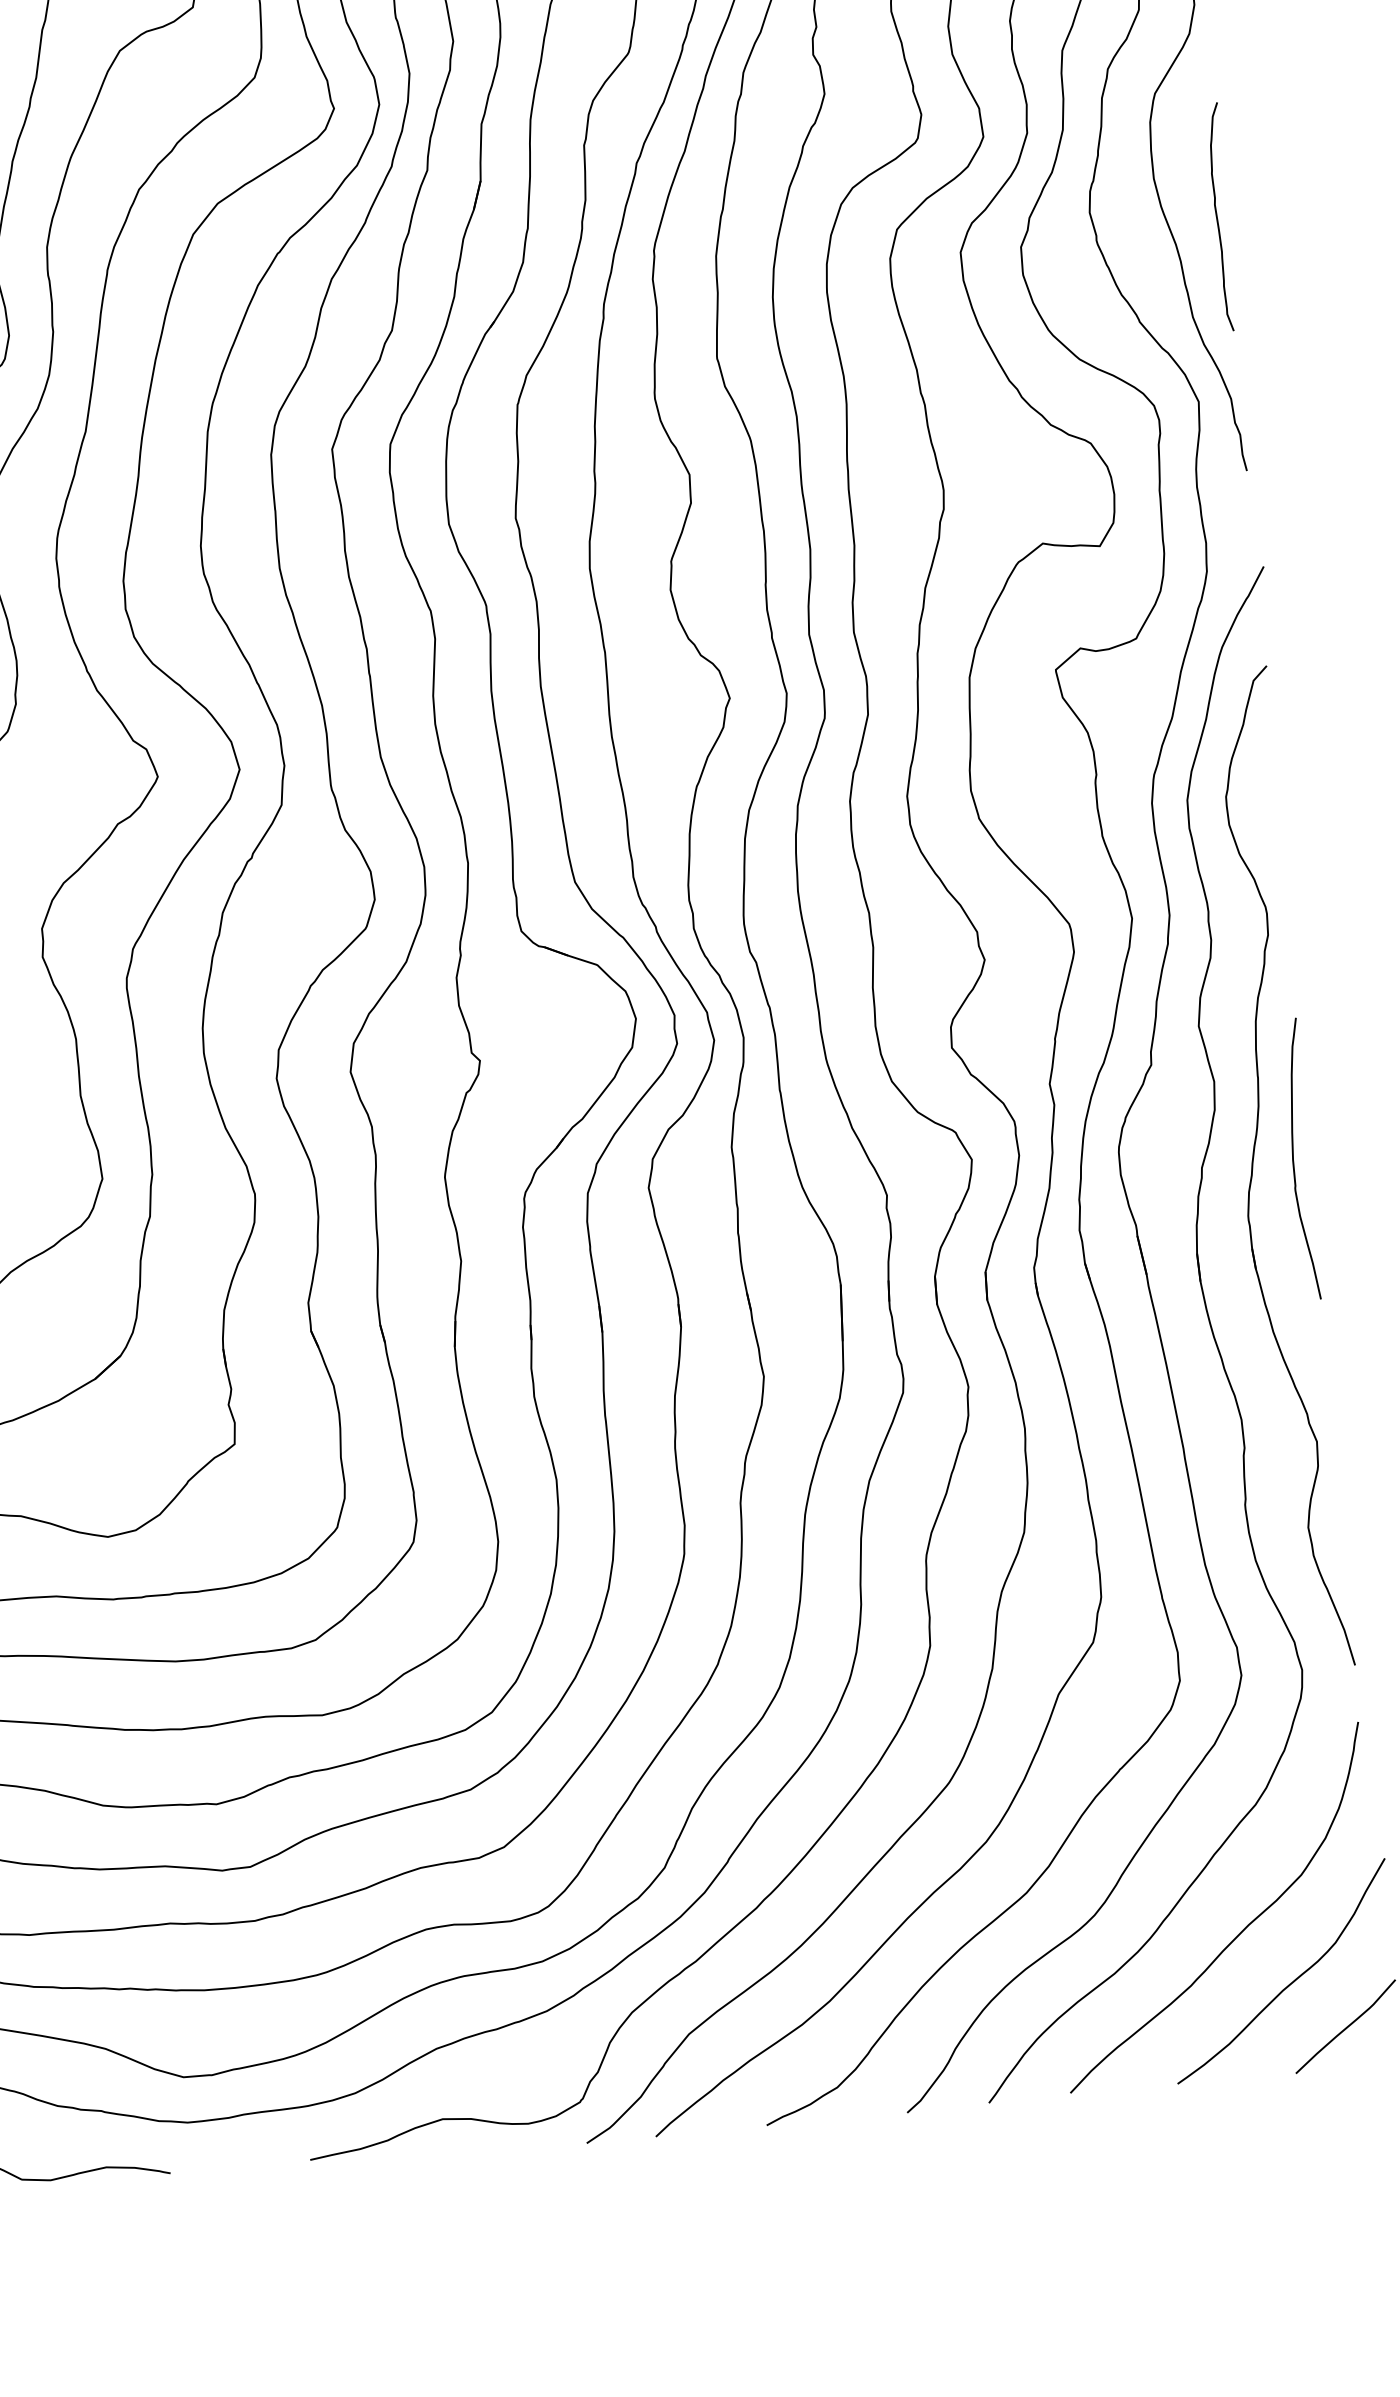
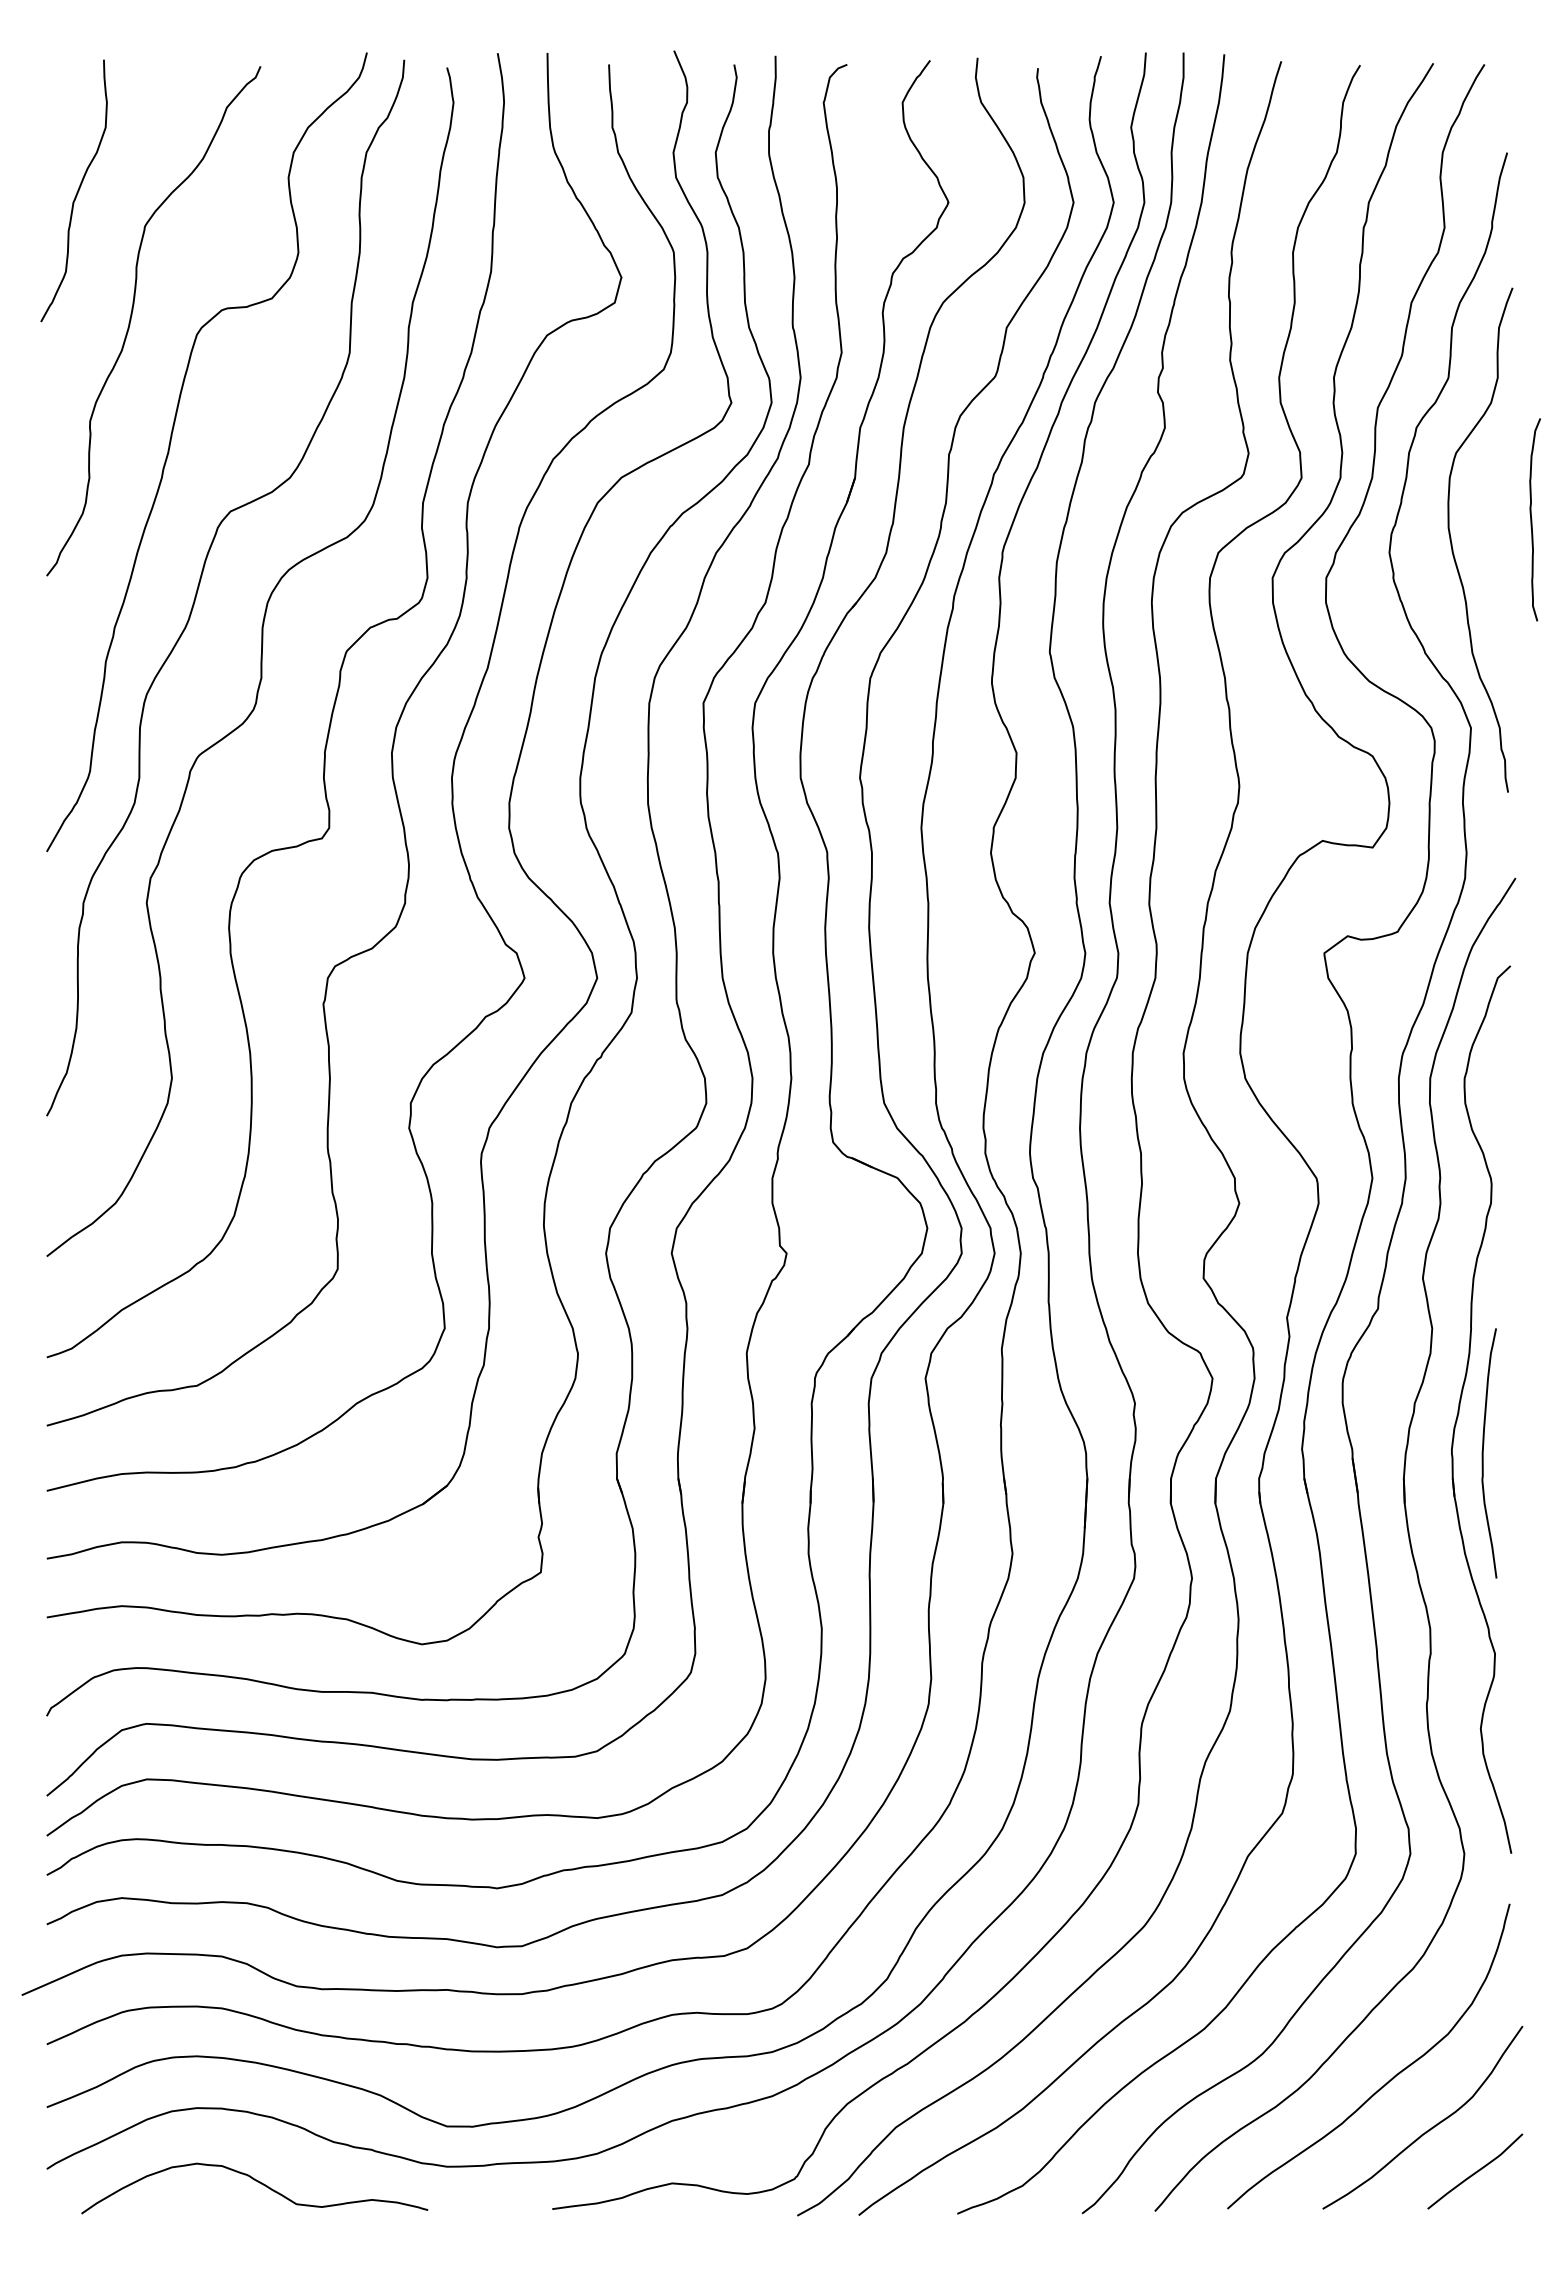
curve: (1218, 216) -> (1532, 519), moved
curve: (1293, 1159) -> (1483, 1453), moved

